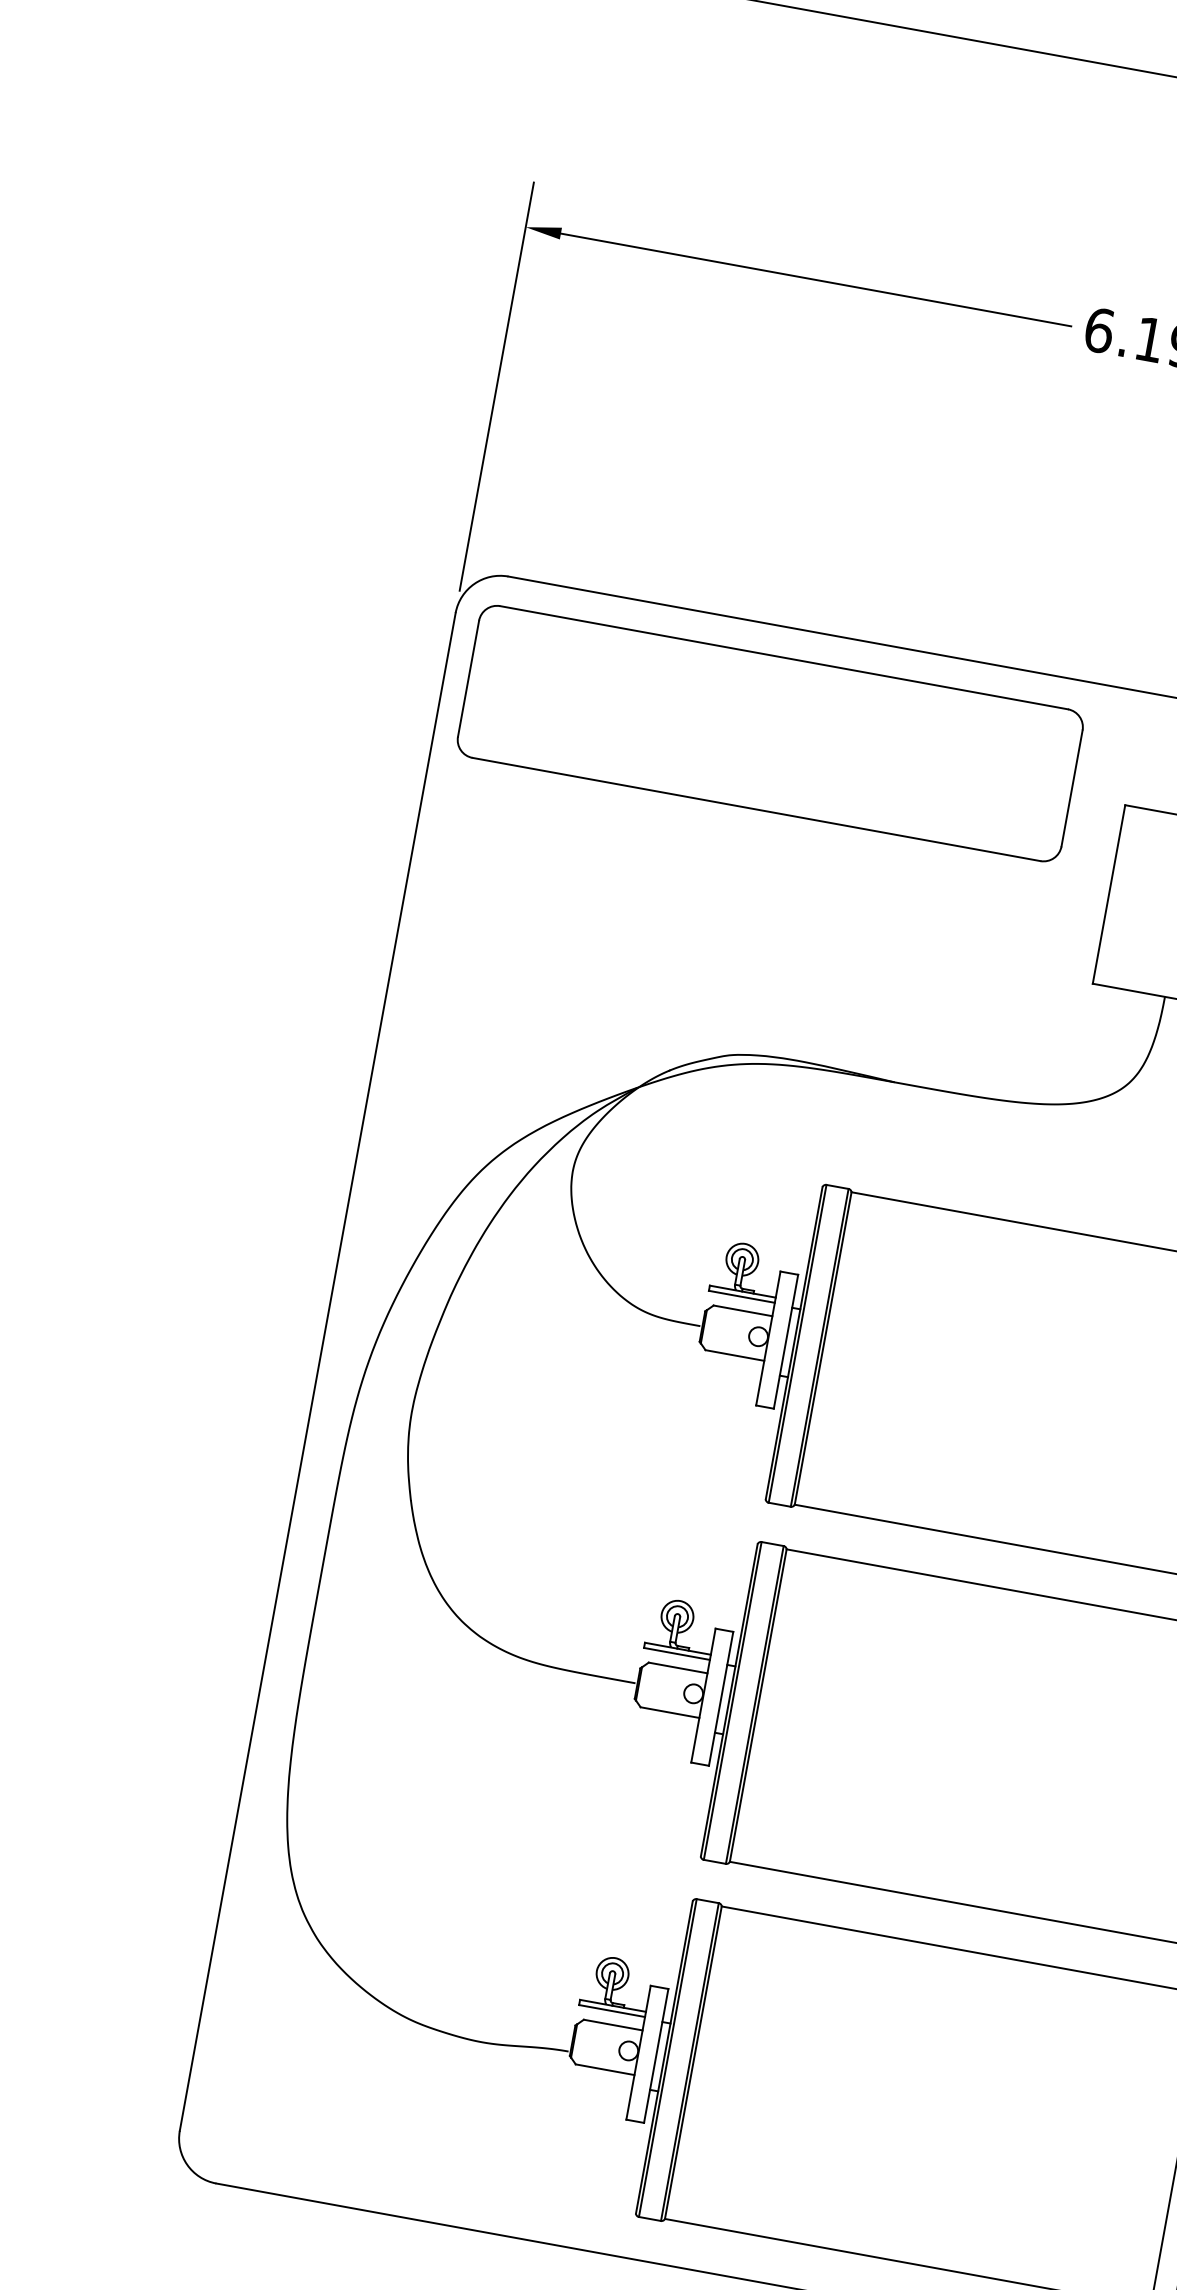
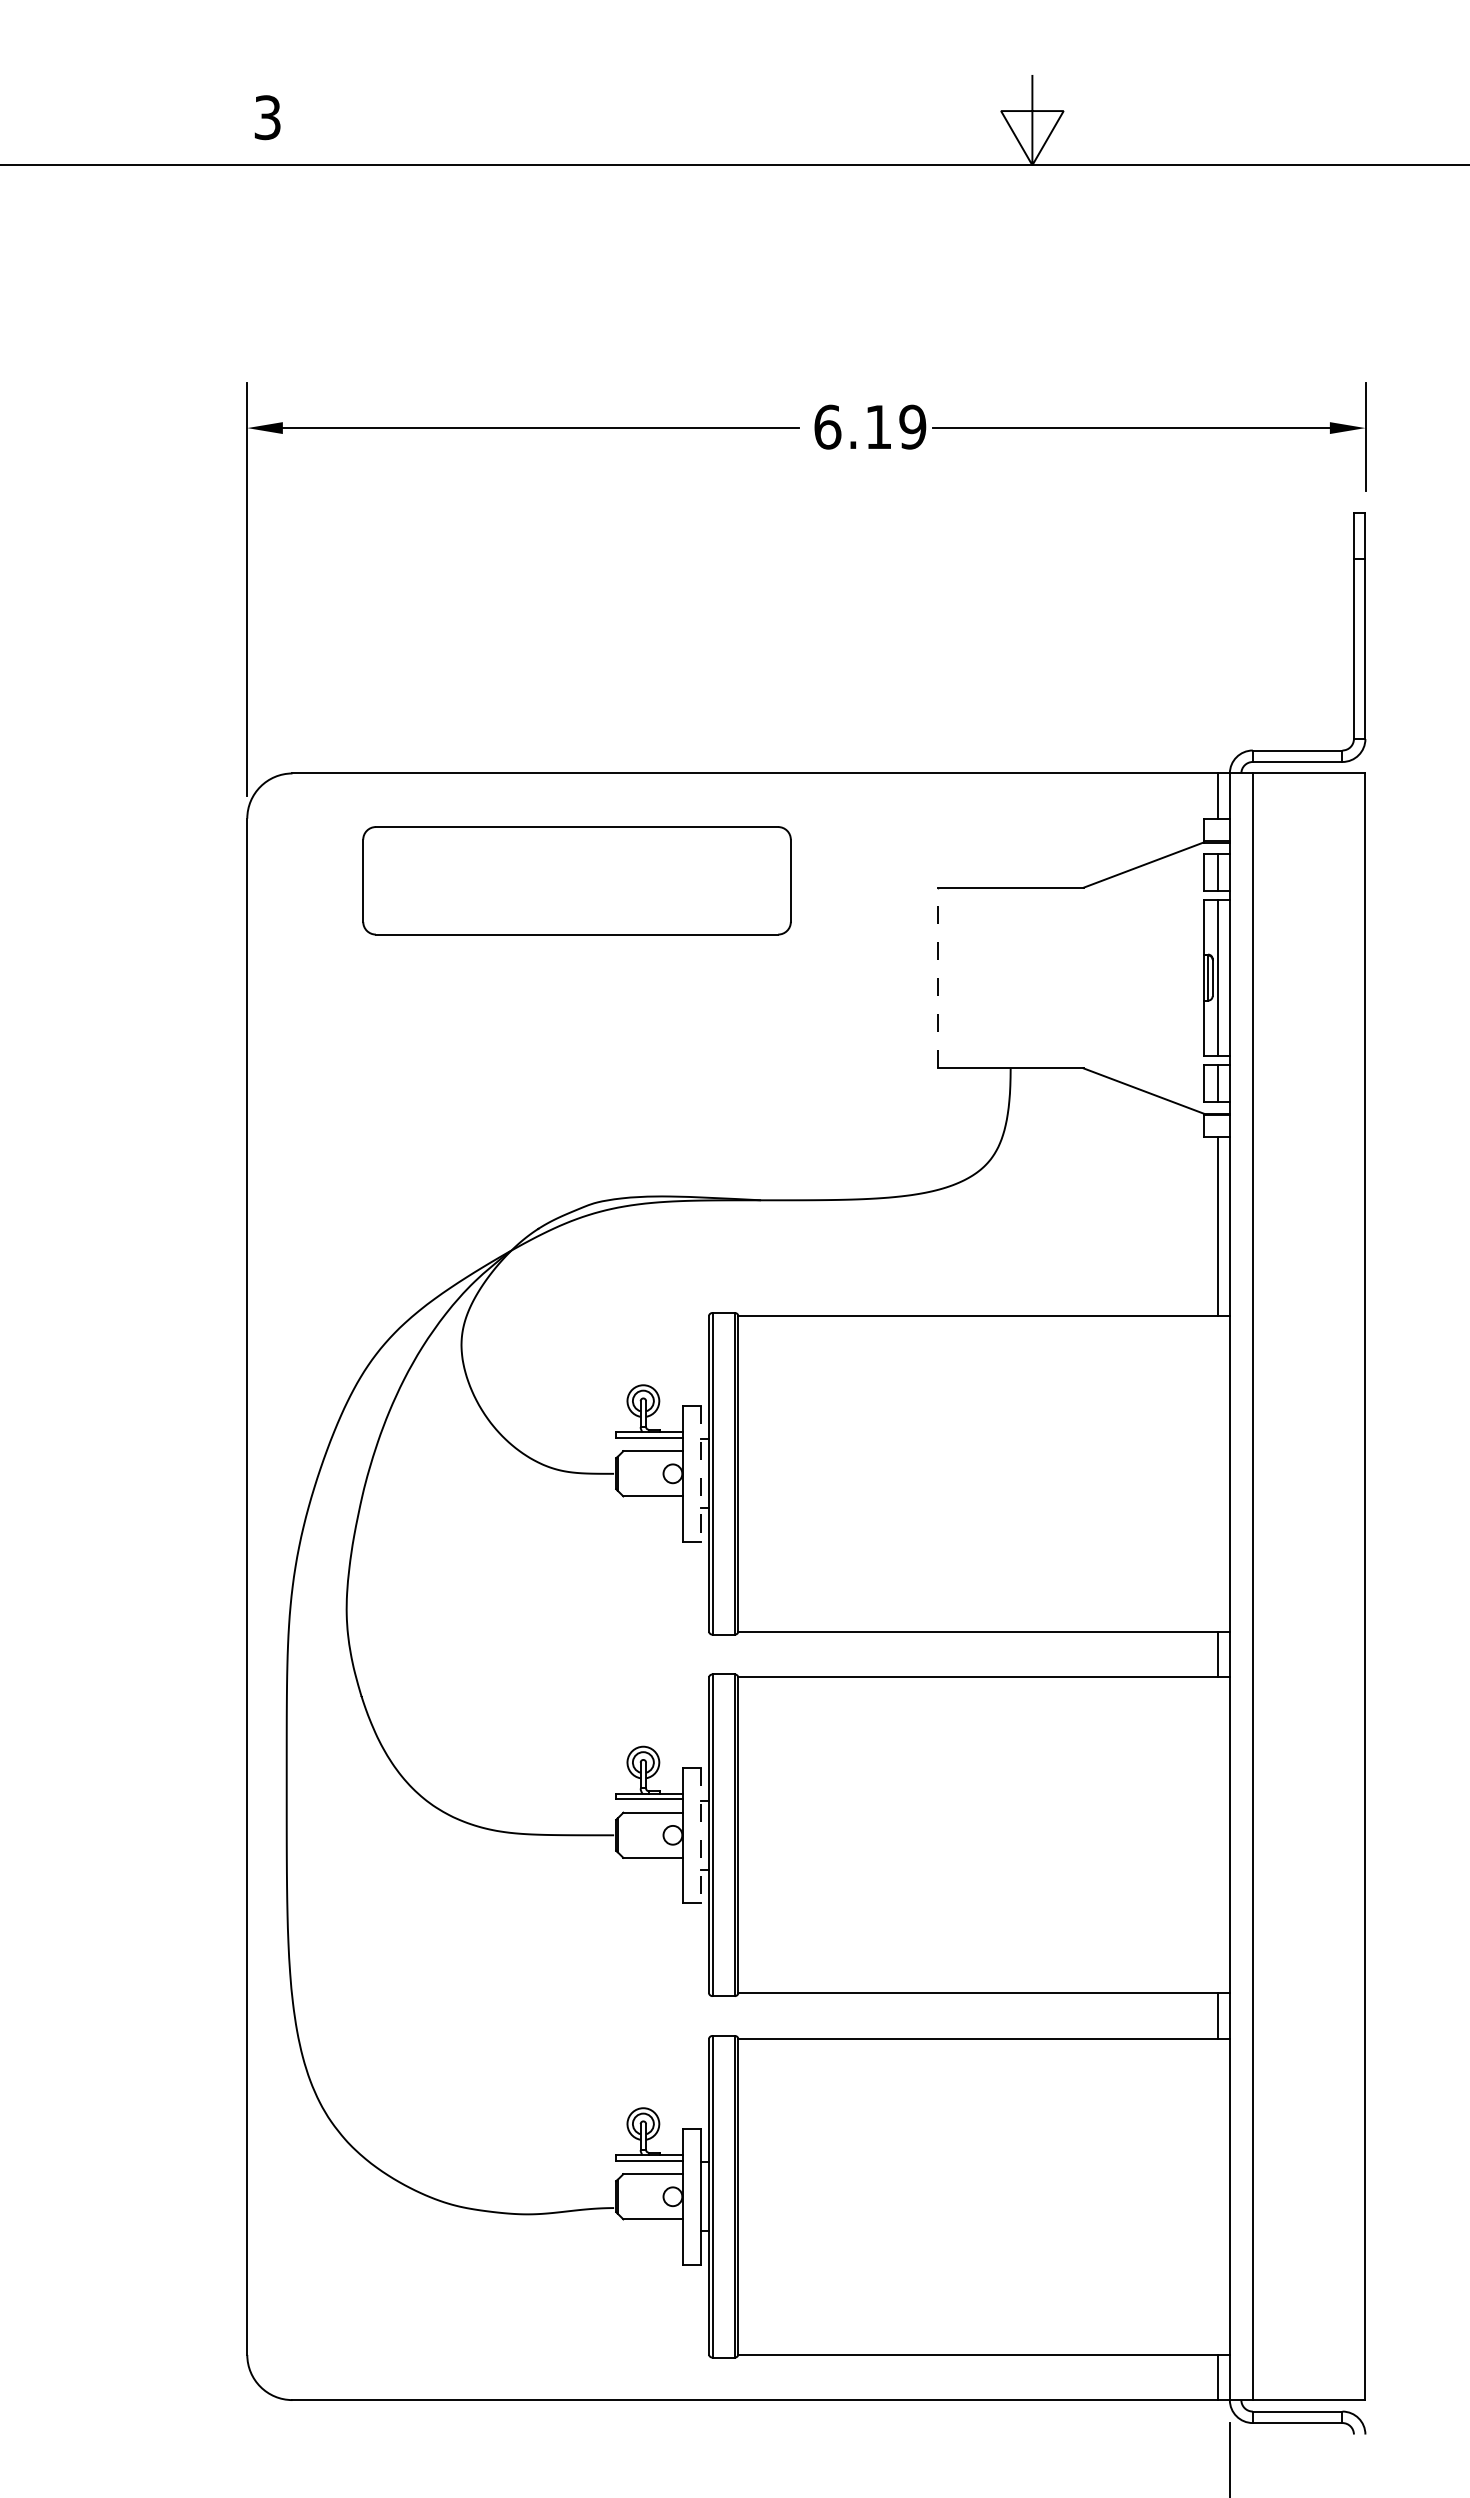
part: (769, 733) -> (576, 880), size x0.7
line: (1109, 893) -> (937, 977), solid -> dashed
line: (785, 1341) -> (700, 1473), solid -> dashed
line: (720, 1698) -> (700, 1835), solid -> dashed

